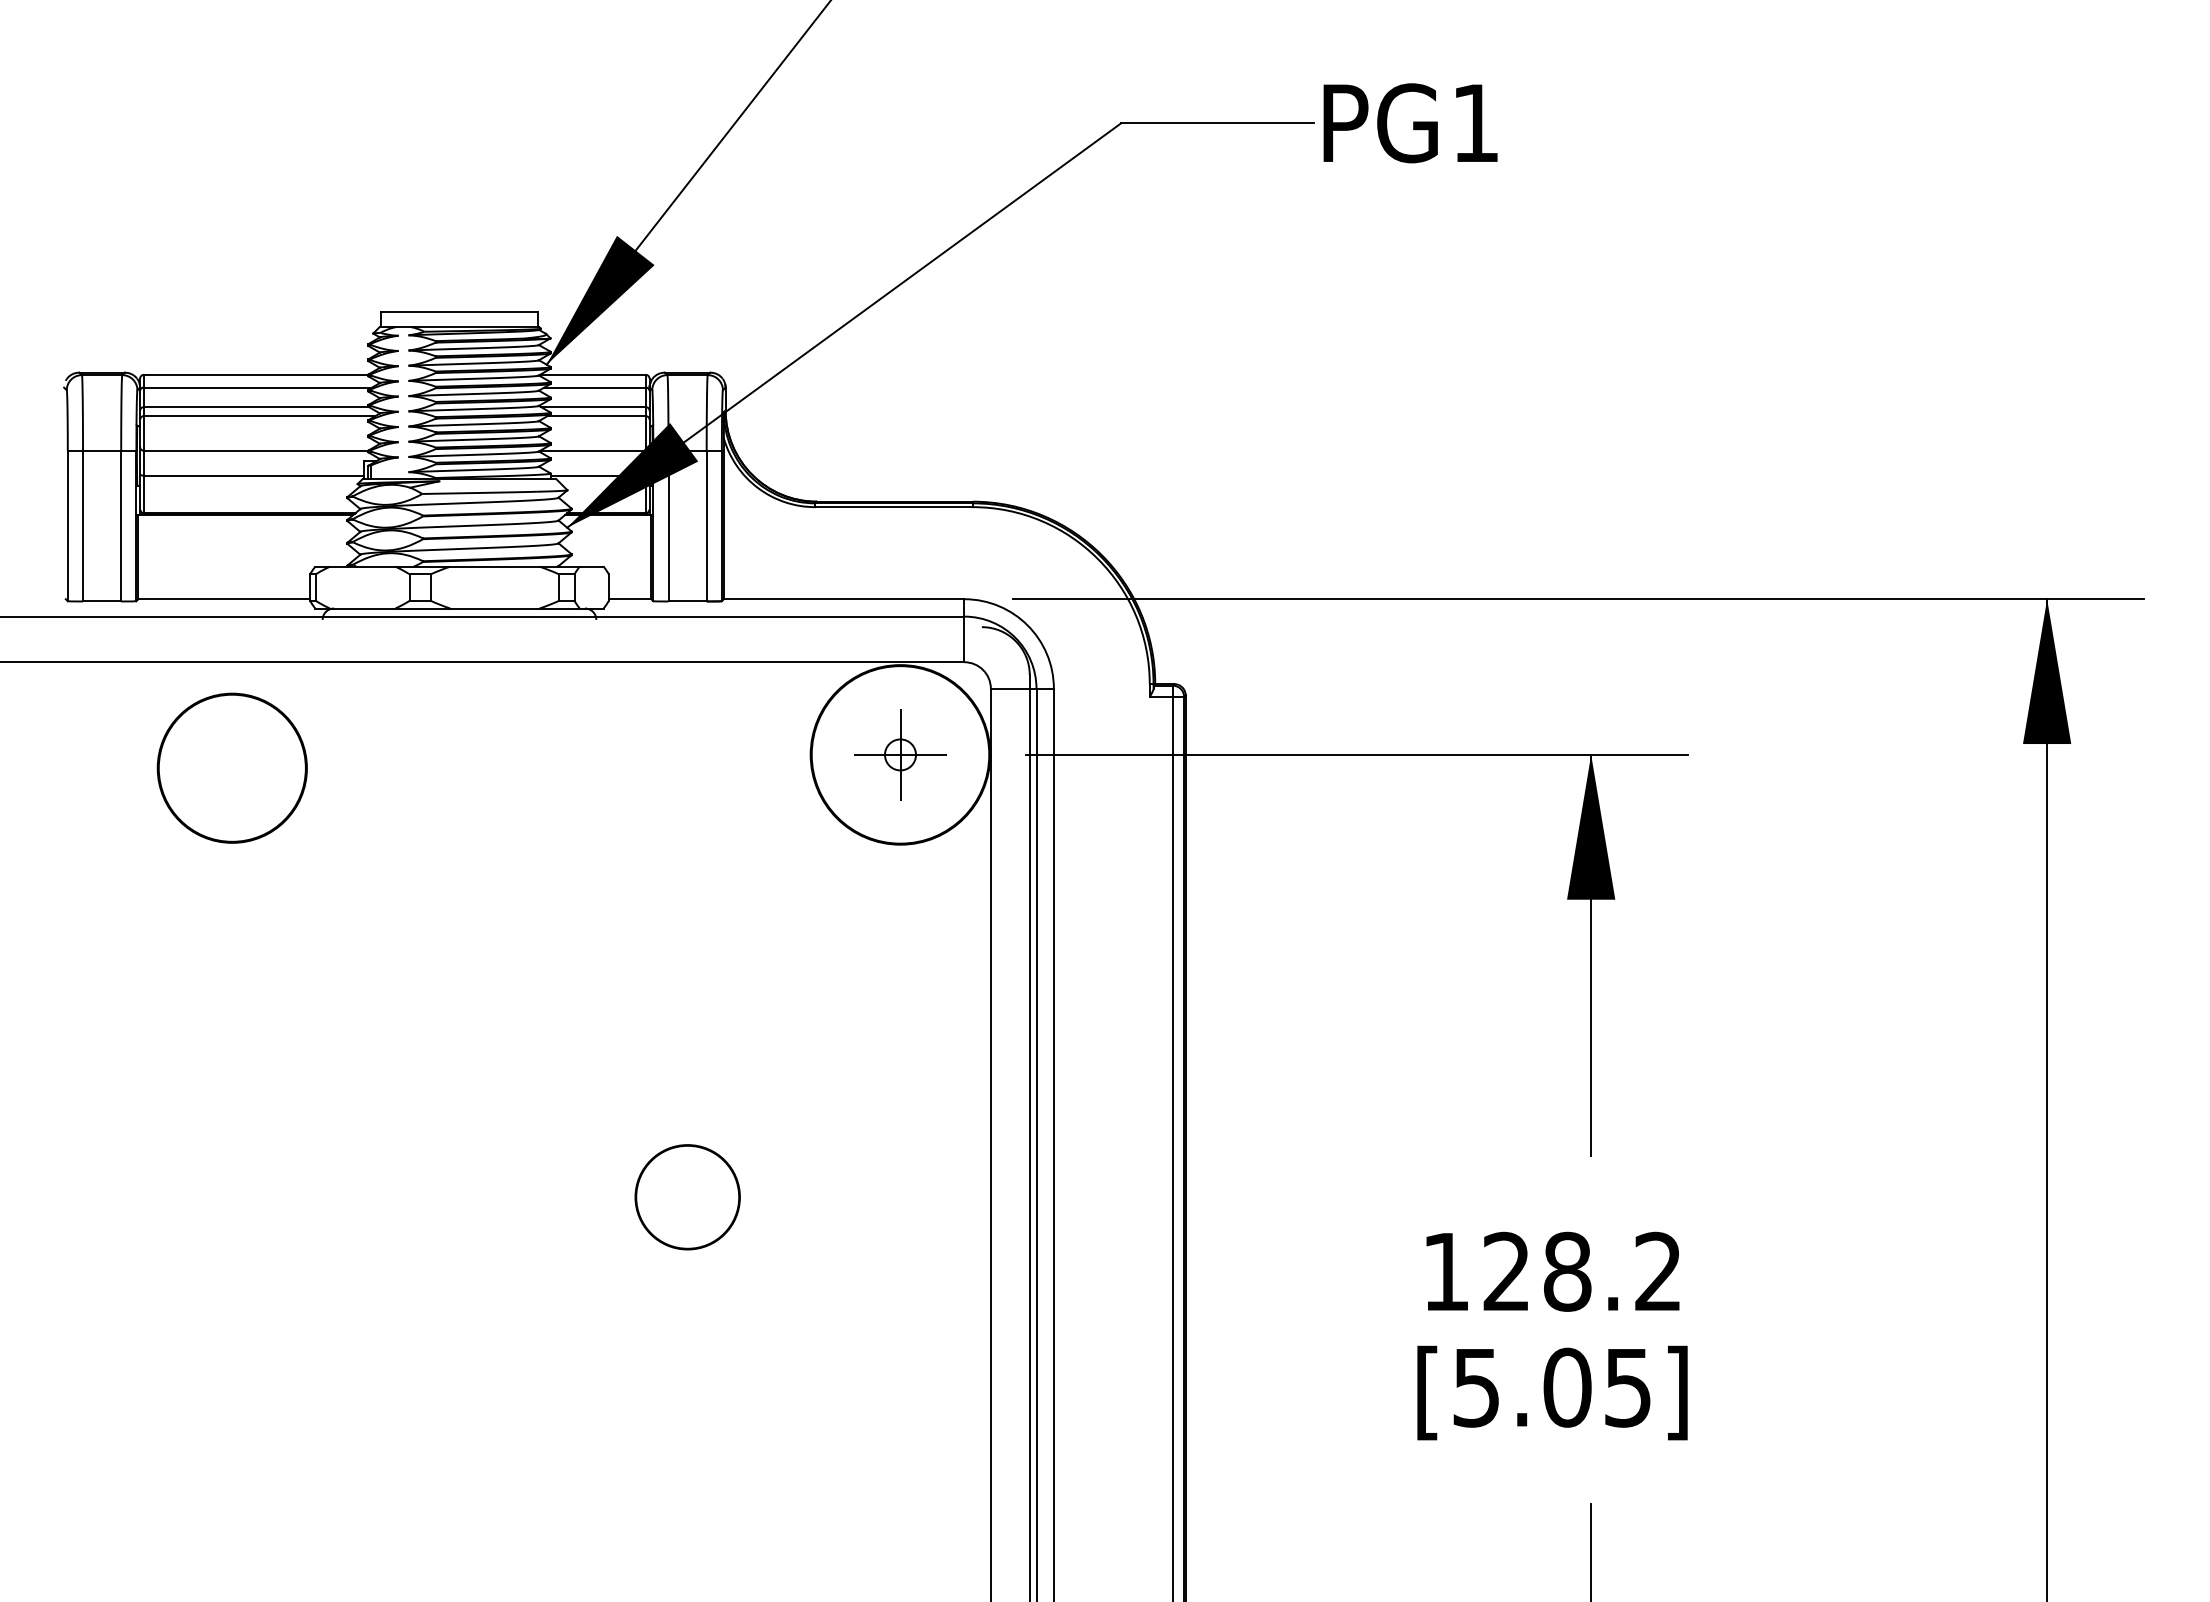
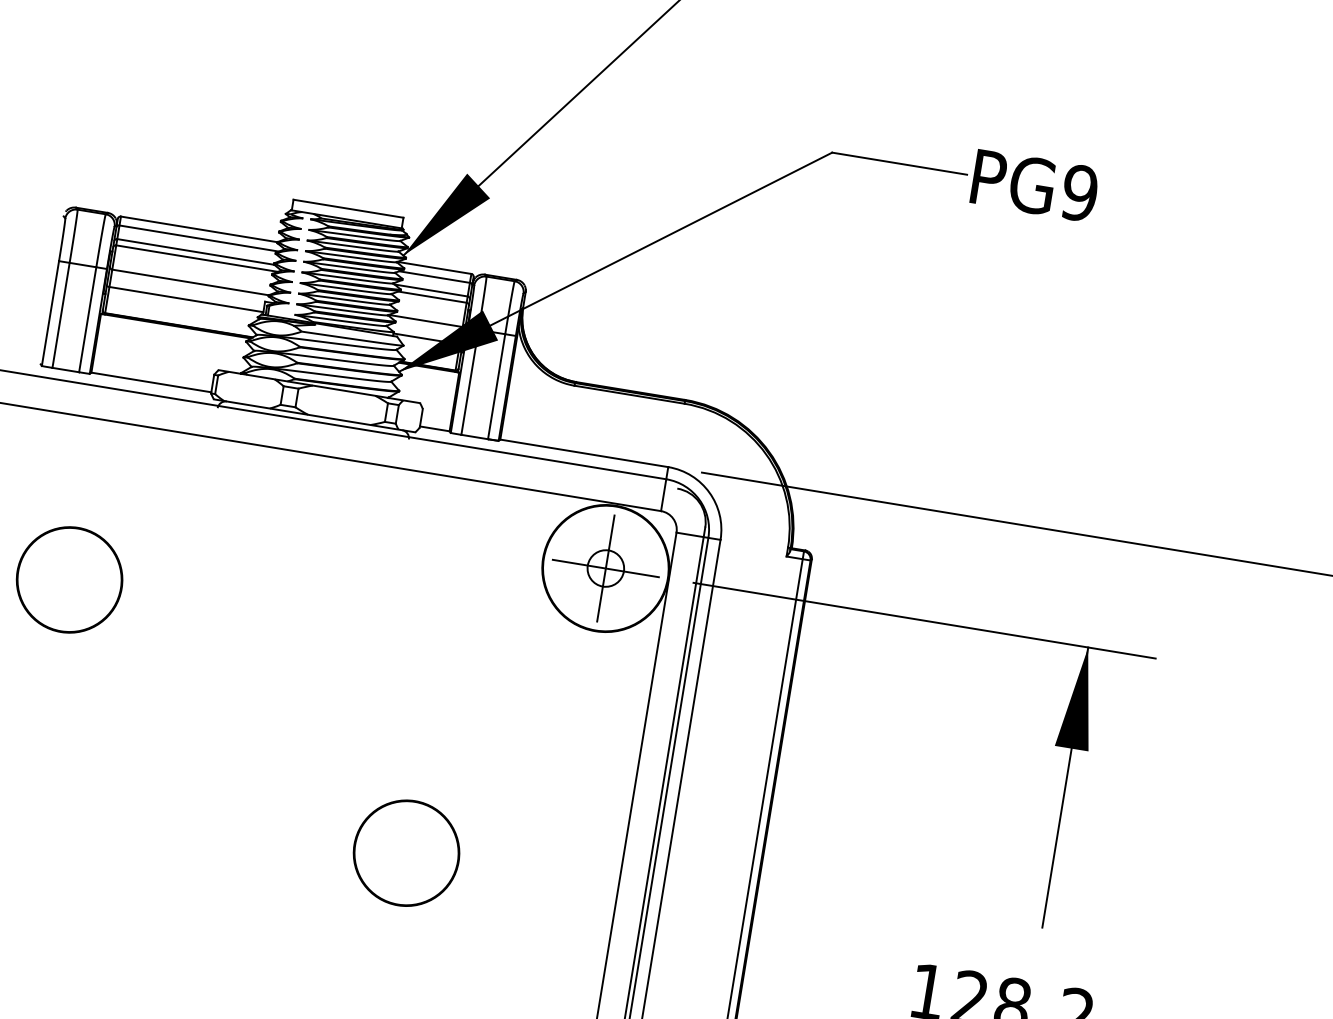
text: (1475, 123) -> (1079, 193), PG1 -> PG9
part: (900, 754) -> (605, 568), size x1.67
part: (231, 767) -> (69, 579), moved
part: (687, 1196) -> (406, 852), size x1.43

